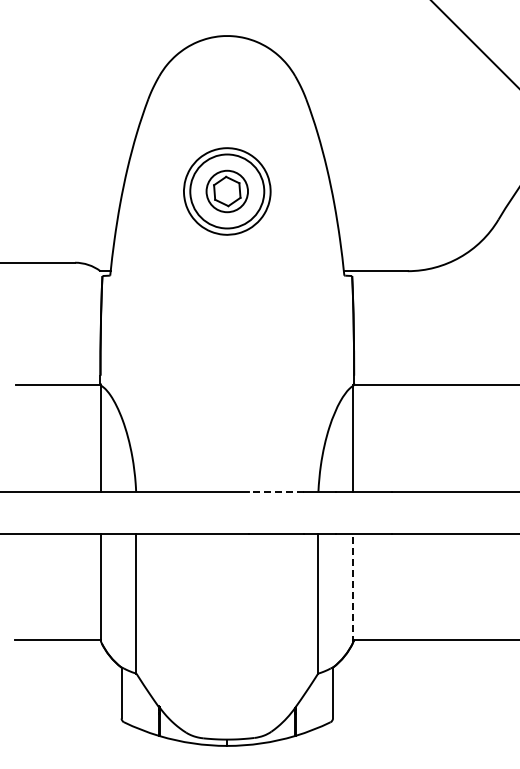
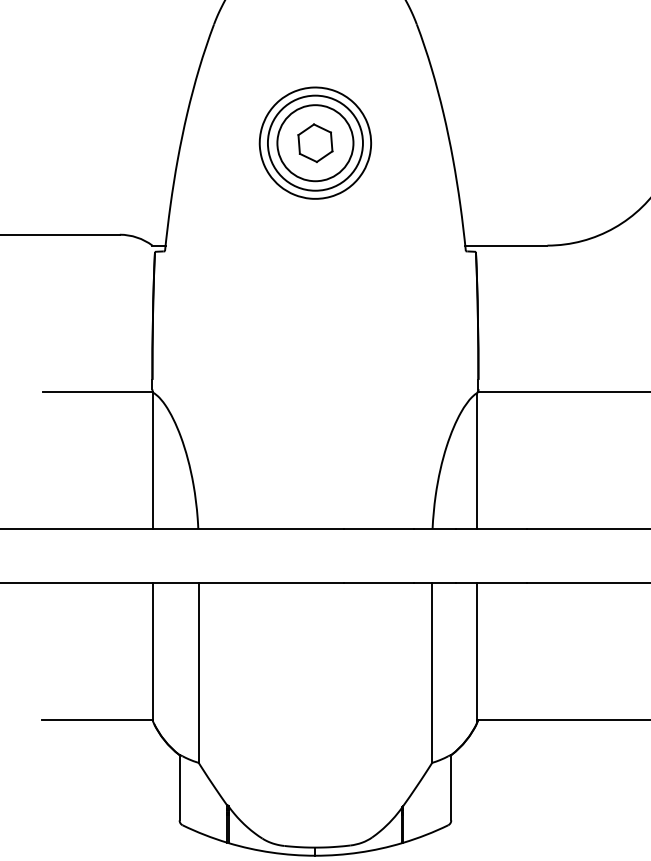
circle: (226, 191) -> (314, 143), size x1.43
line: (276, 491) -> (378, 528), dashed -> solid
line: (352, 587) -> (476, 652), dashed -> solid

